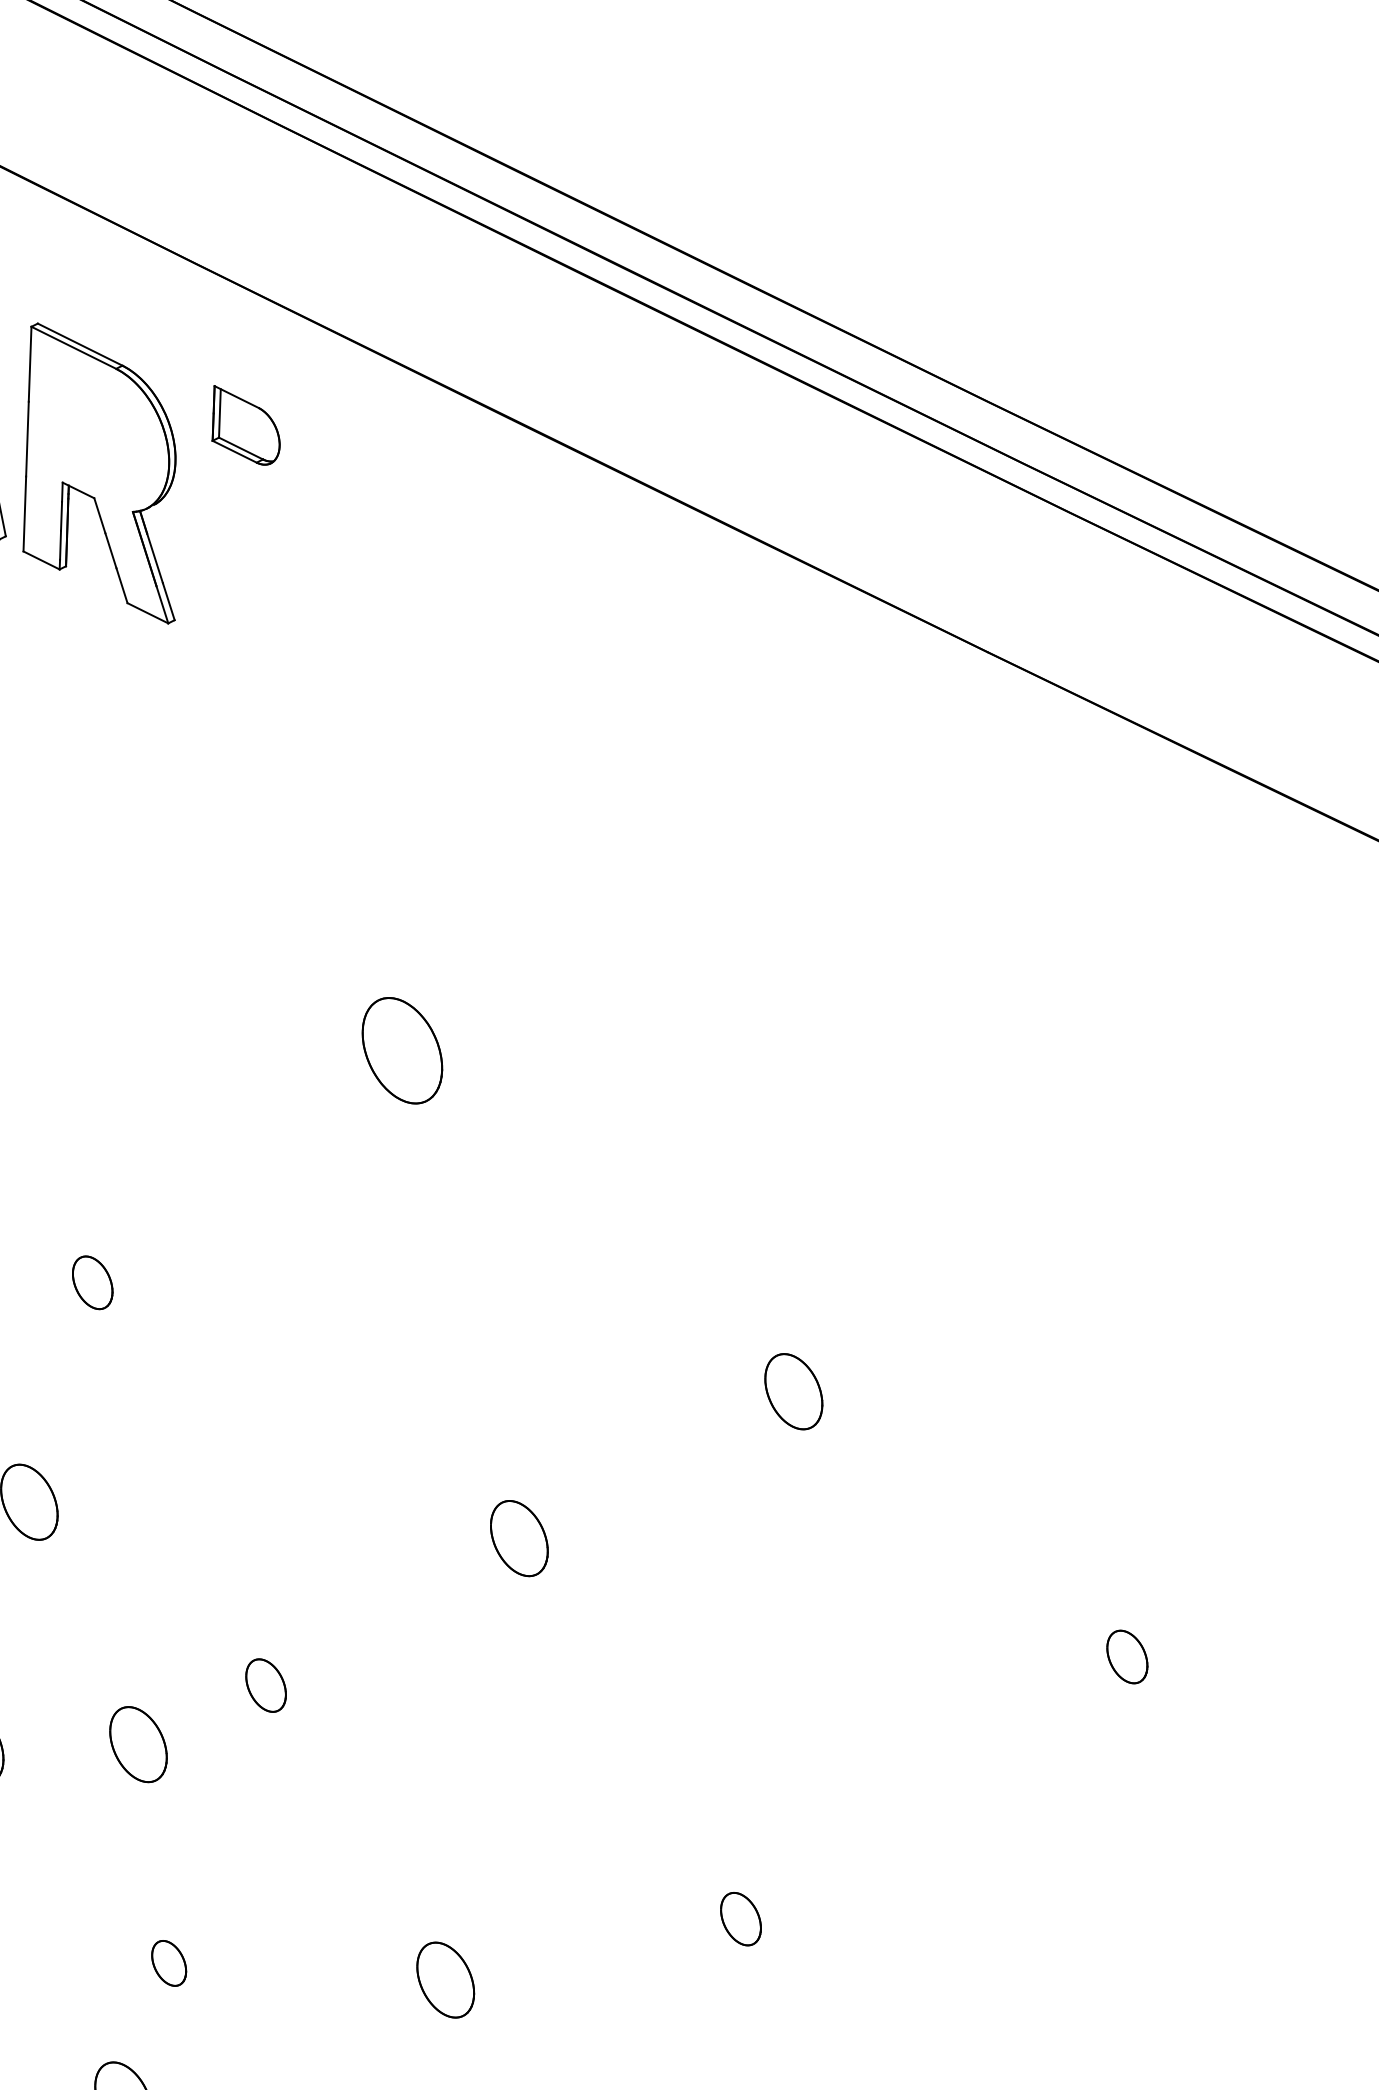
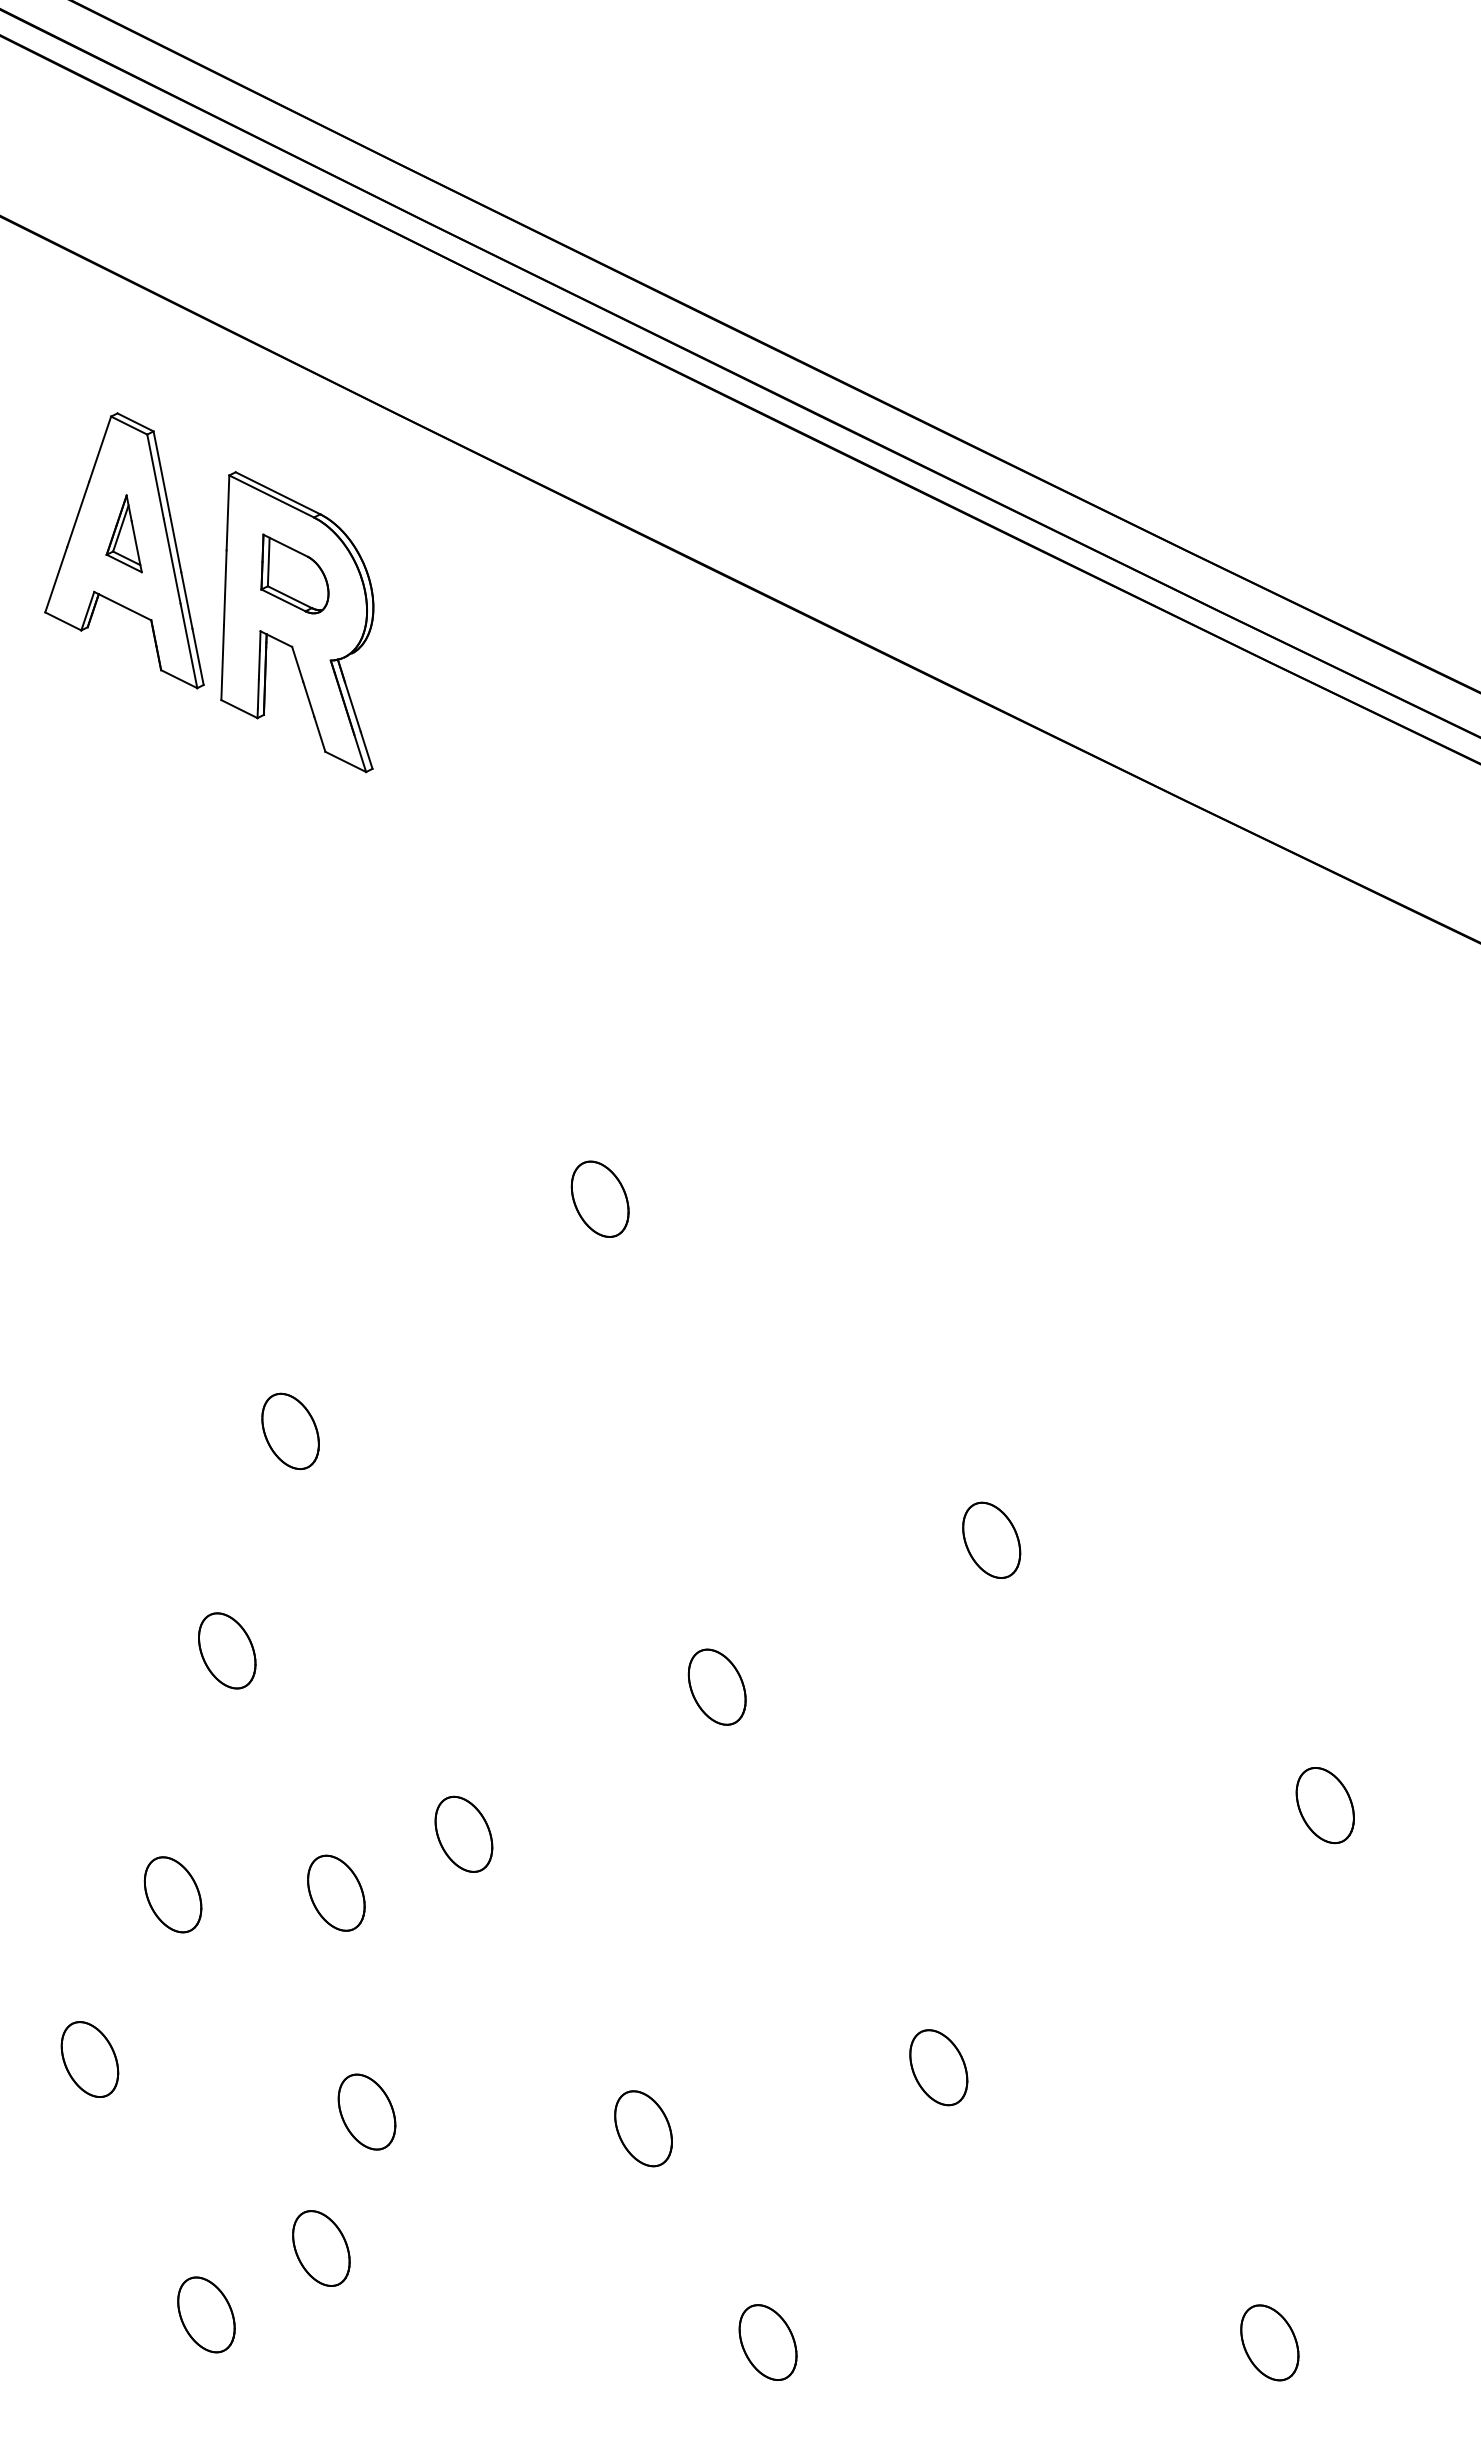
part: (245, 424) -> (294, 573), moved
part: (401, 1049) -> (599, 1198), size x0.71
part: (92, 1282) -> (290, 1431), size x1.43
part: (1126, 1656) -> (1324, 1805), size x1.43
part: (265, 1684) -> (463, 1833), size x1.43
part: (740, 1918) -> (938, 2067), size x1.43
part: (168, 1962) -> (366, 2111), size x1.67

